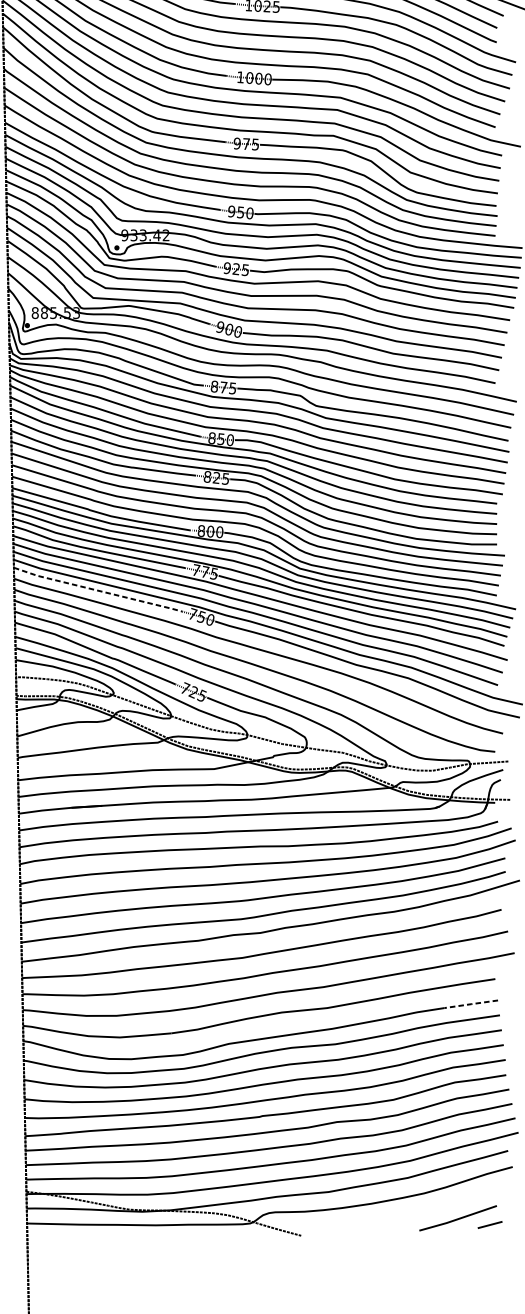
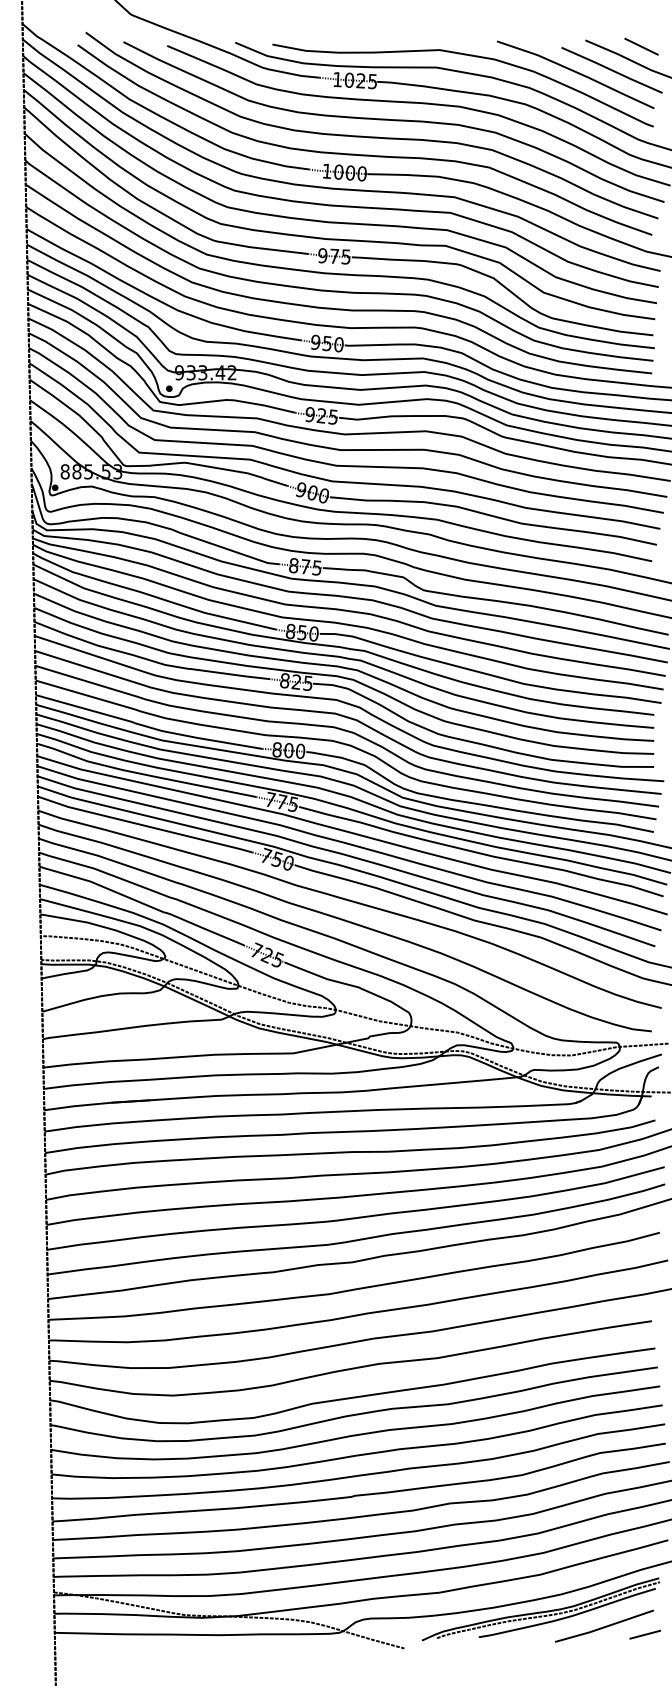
line: (98, 590) -> (145, 825), dashed -> solid
line: (471, 1004) -> (621, 1353), dashed -> solid
part: (407, 1205) -> (540, 1609), added

